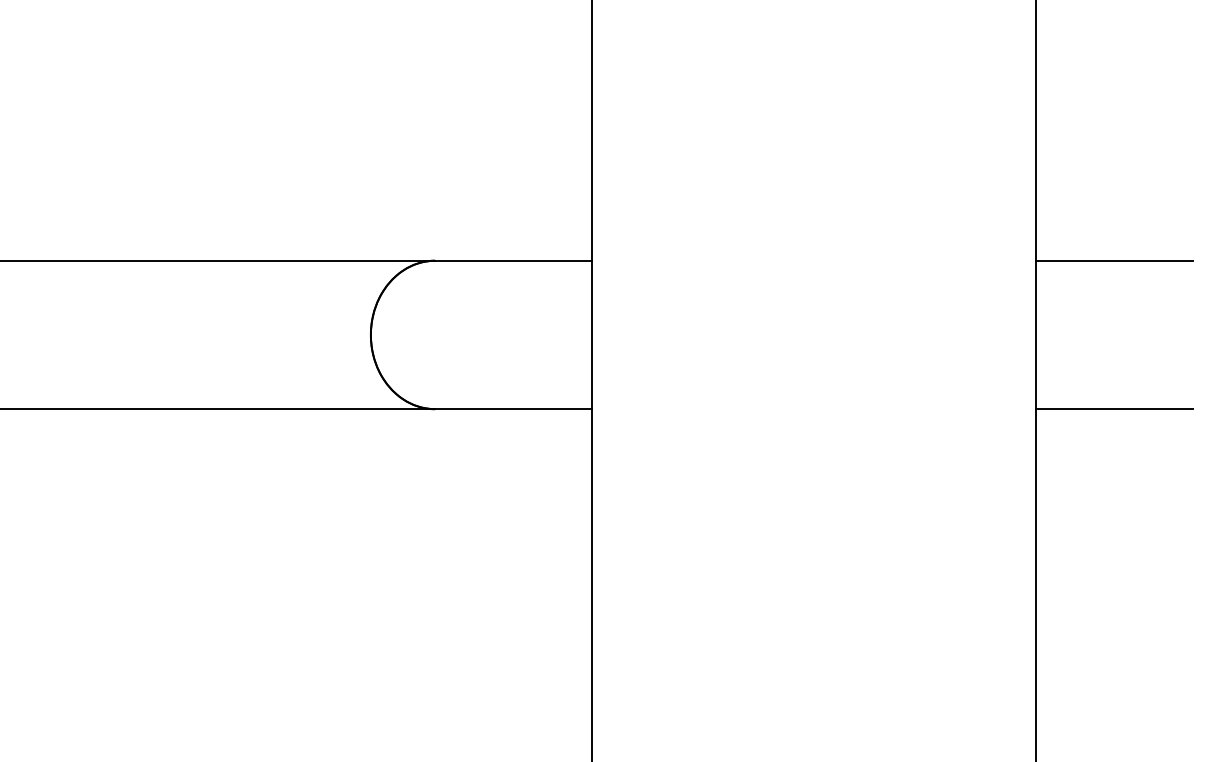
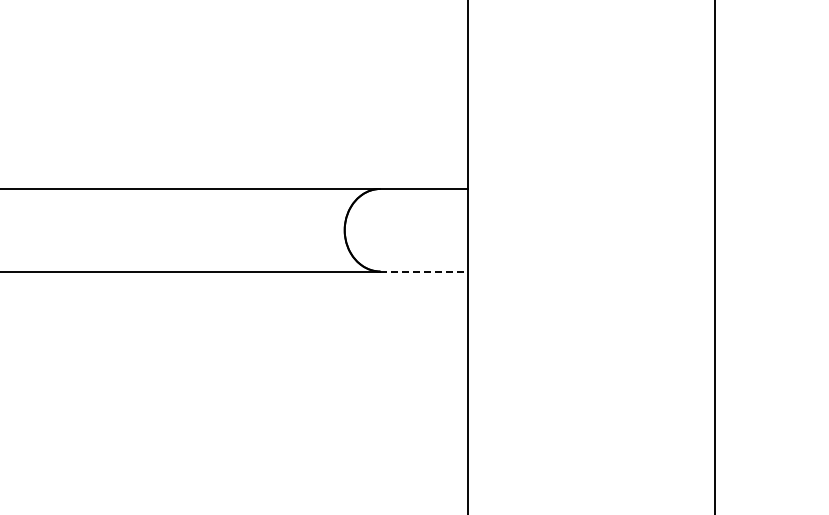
line: (1114, 259) -> (758, 188), removed
line: (514, 409) -> (424, 271), solid -> dashed
line: (1114, 409) -> (758, 271), removed

